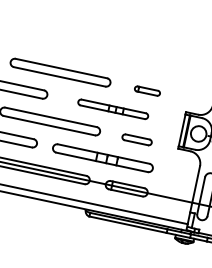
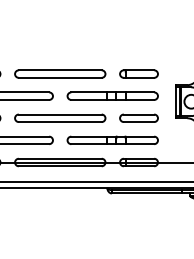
part: (147, 90) -> (138, 73), size x1.67
part: (113, 108) -> (112, 95), size x1.43
part: (136, 138) -> (138, 117), size x1.43

